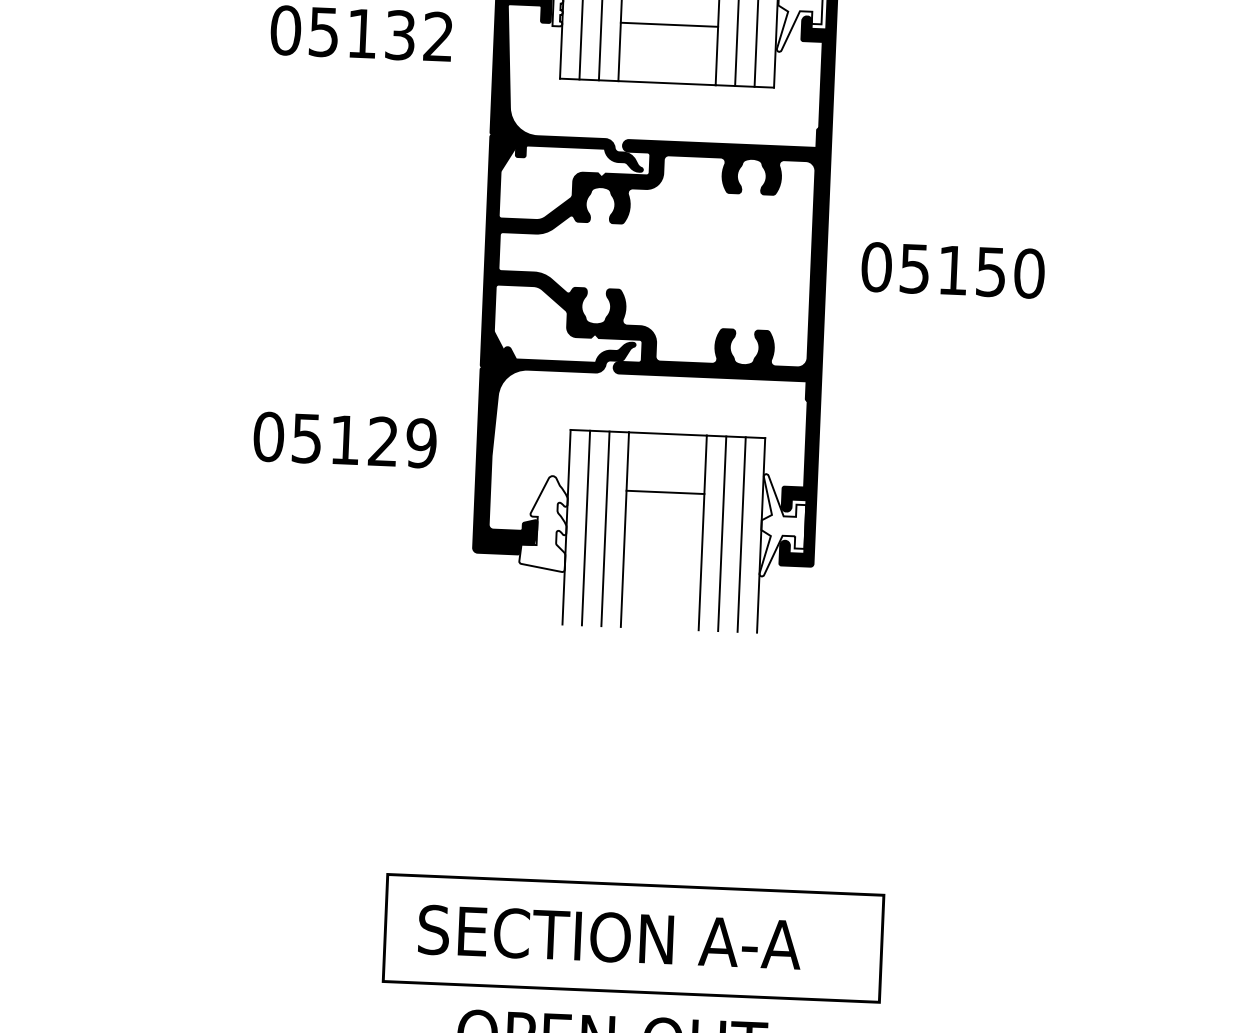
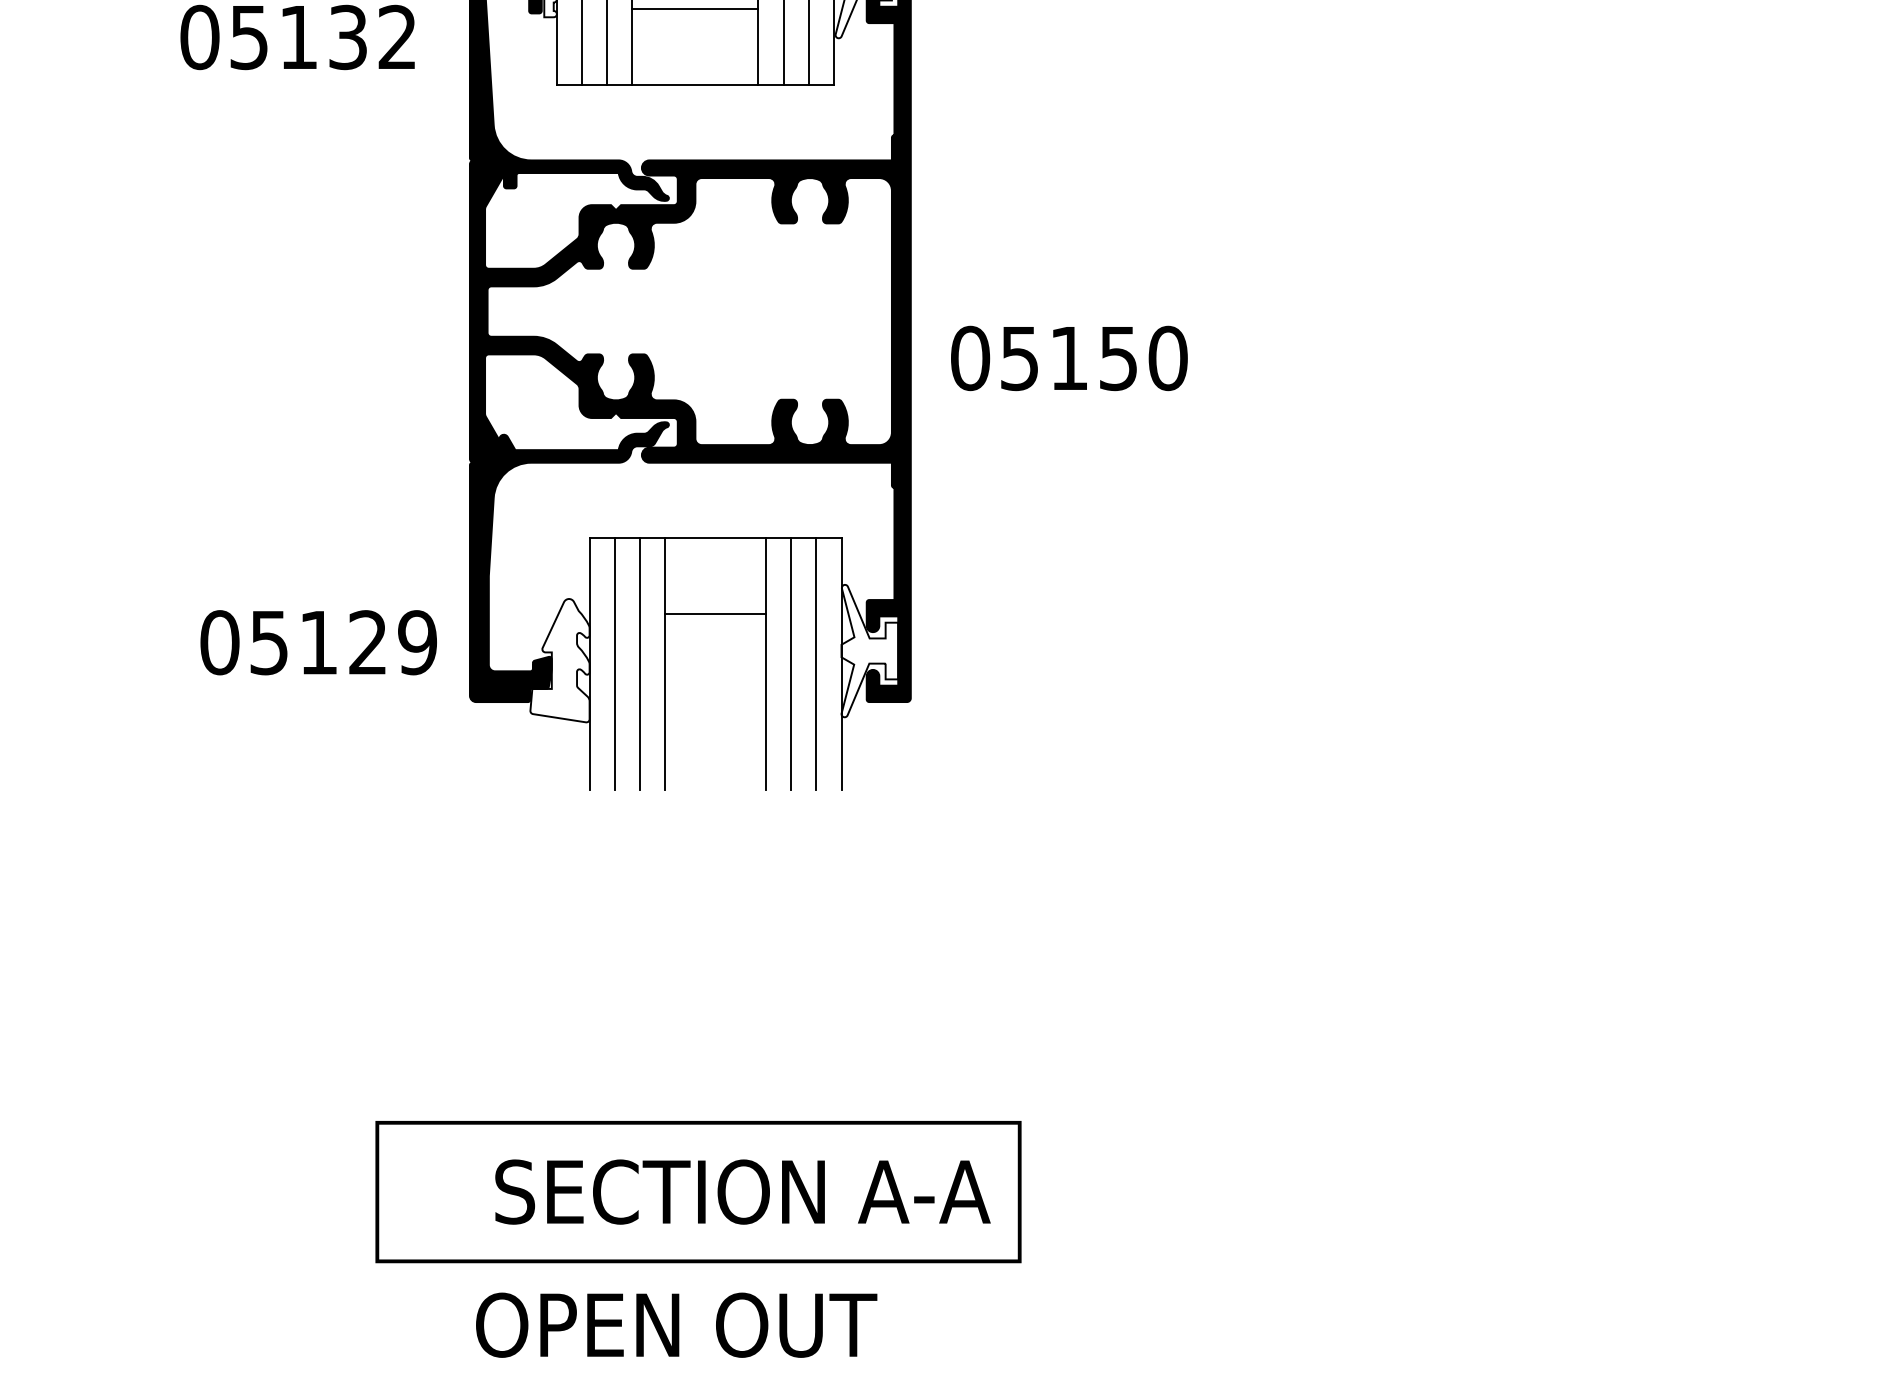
text: (953, 270) -> (1069, 358), moved
text: (344, 439) -> (318, 642), moved
text: (609, 936) -> (742, 1191), moved

